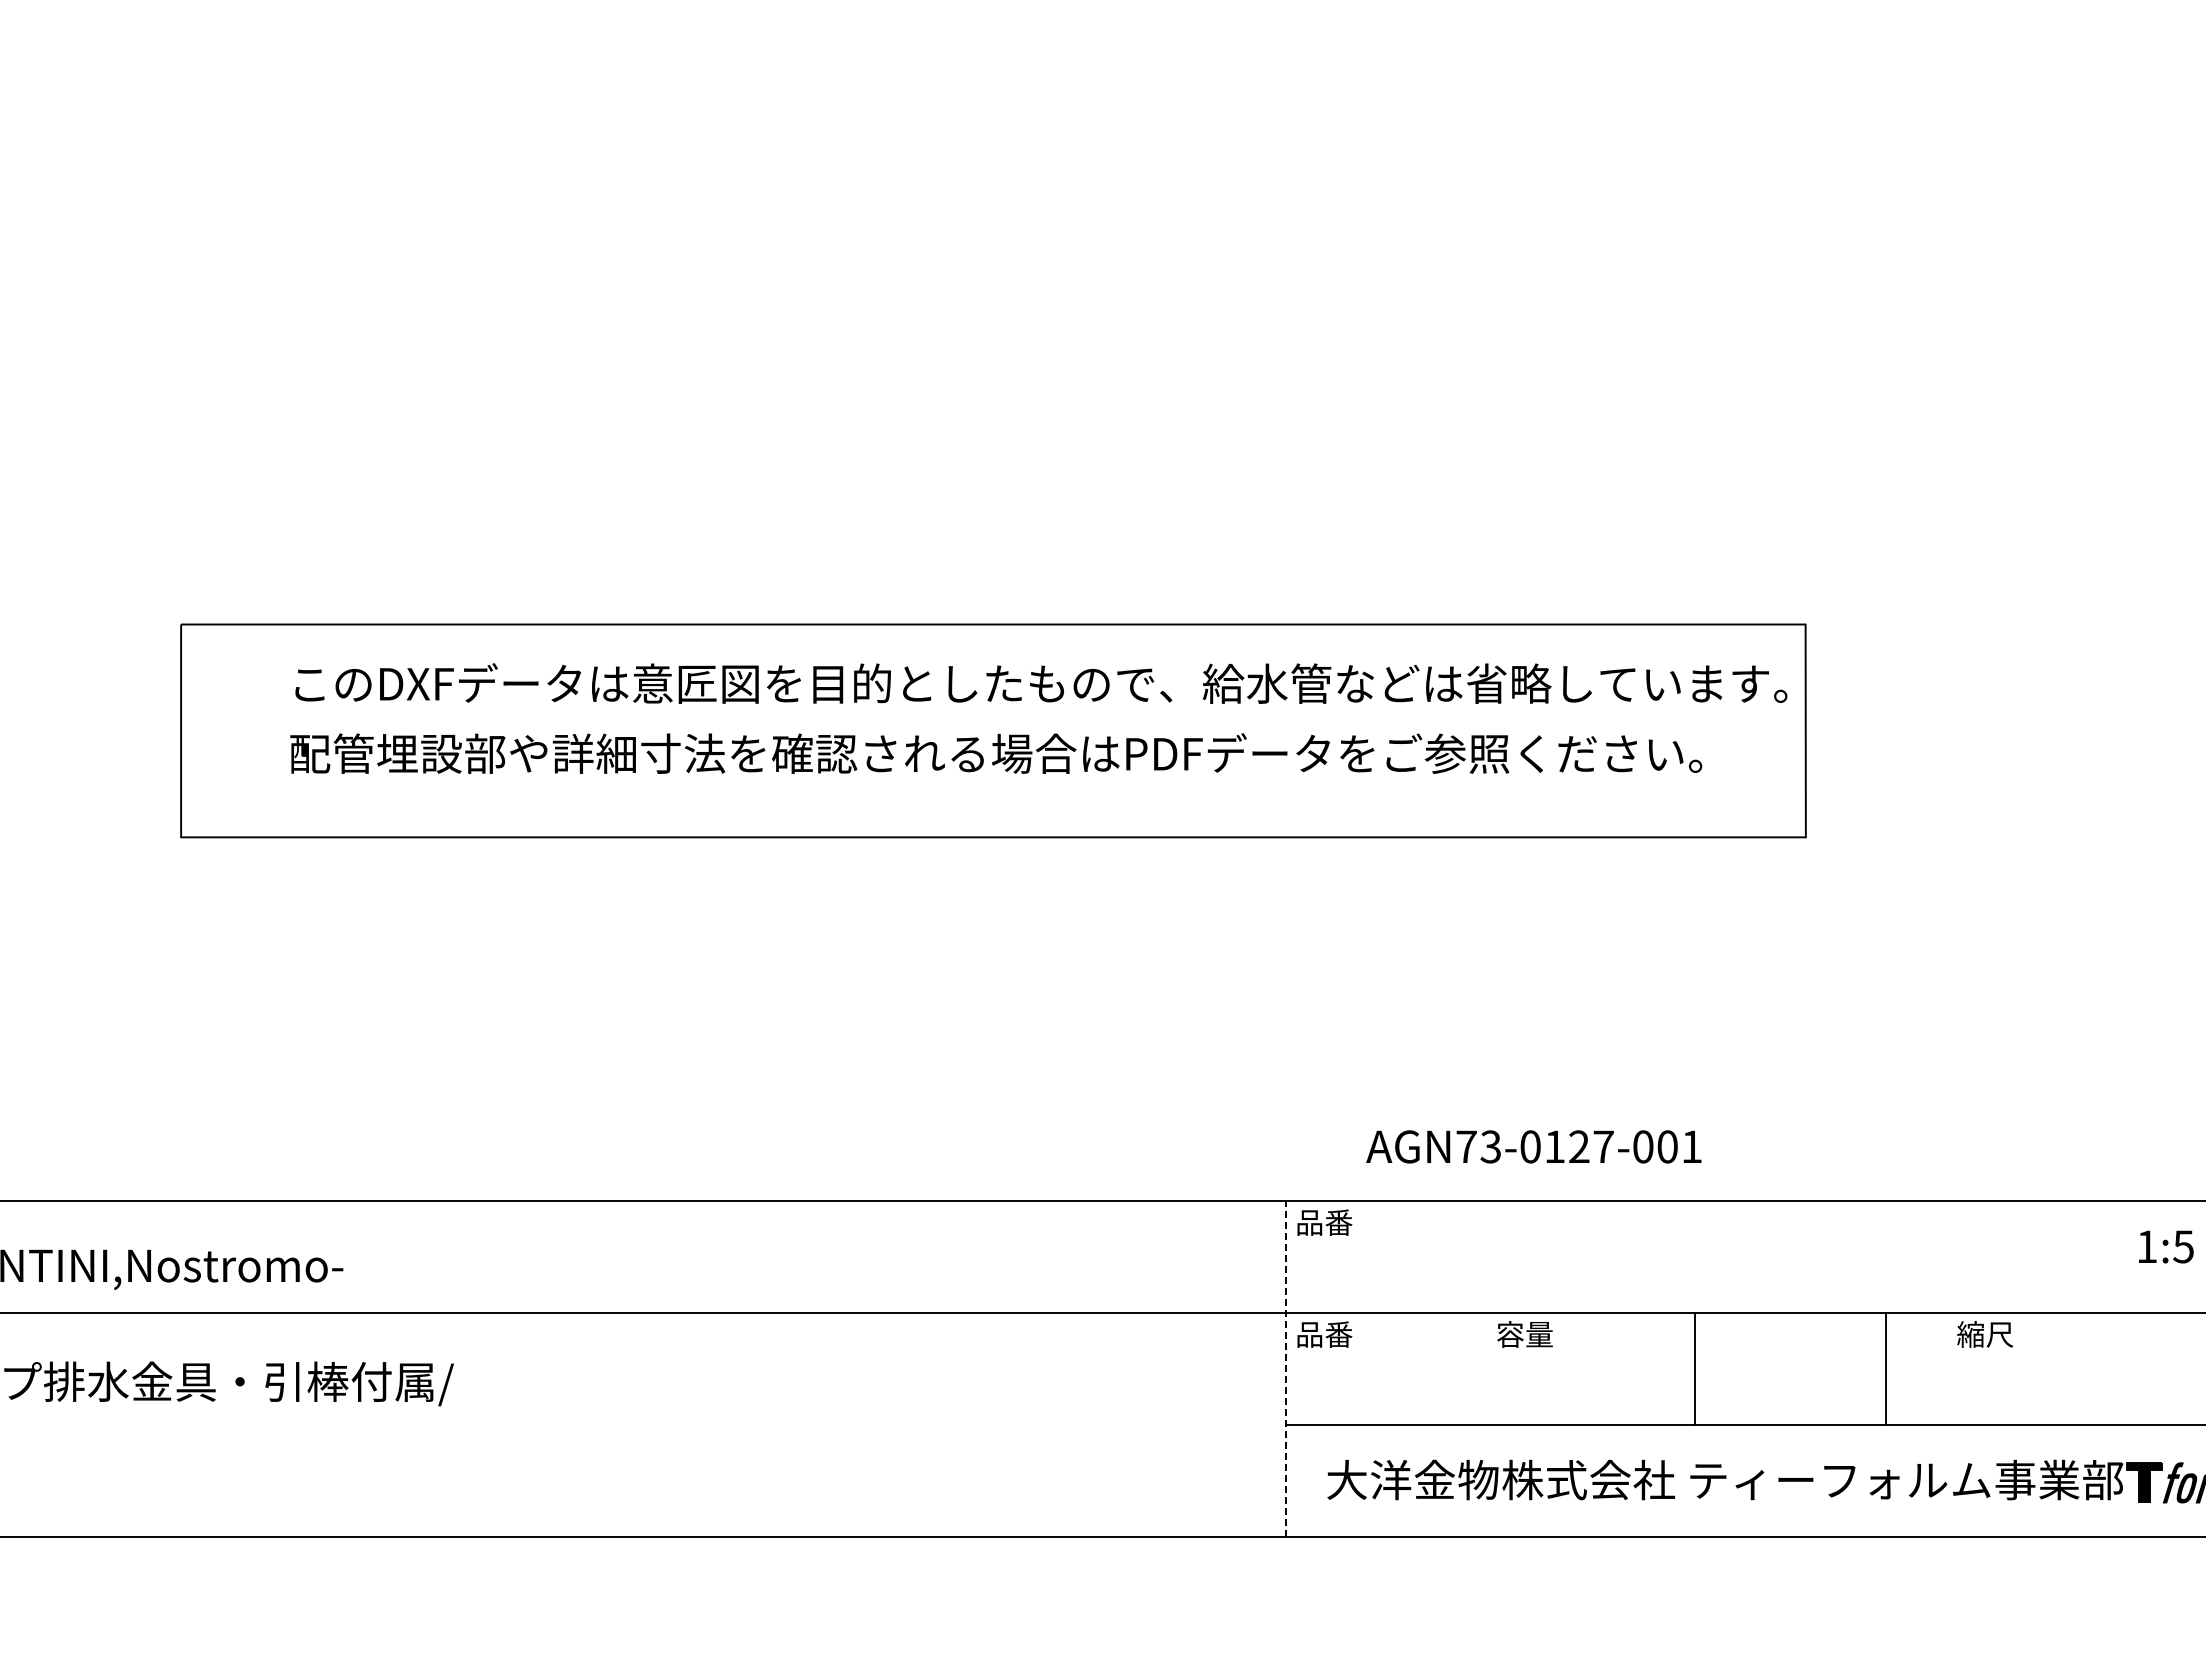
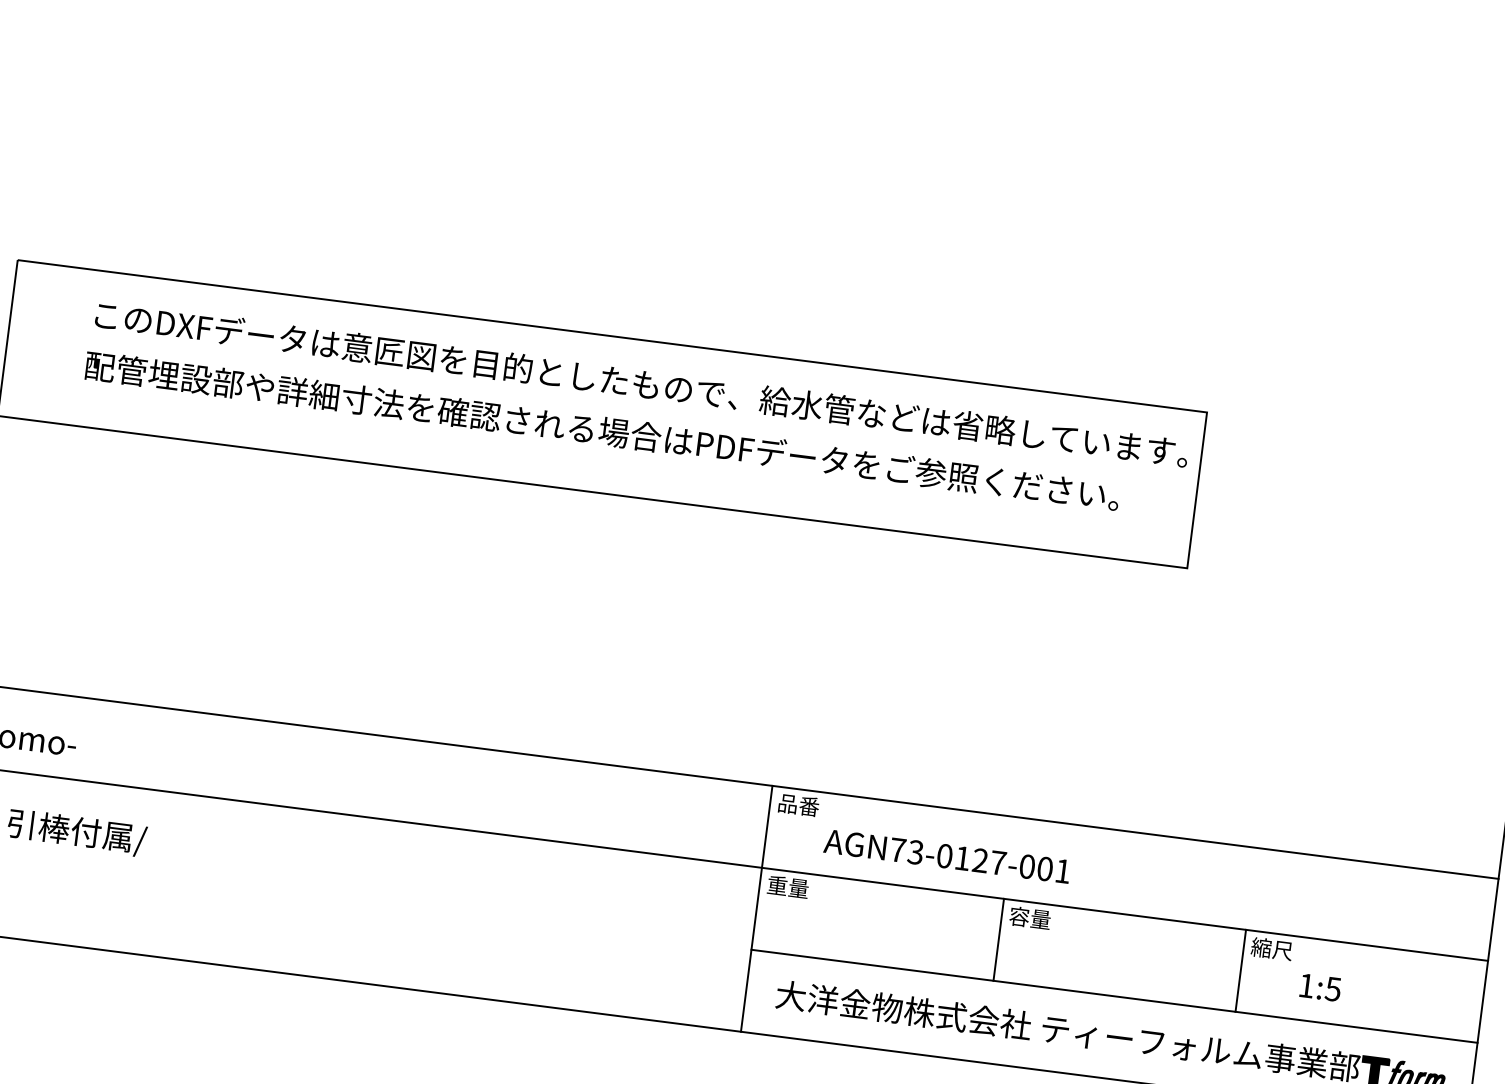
text: (1533, 1146) -> (946, 856), moved
text: (2166, 1246) -> (1320, 987), moved
text: (1324, 1334) -> (788, 887), 品番 -> 重量
text: (1524, 1334) -> (1029, 918), moved
line: (1285, 1369) -> (756, 909), dashed -> solid
line: (1695, 1369) -> (998, 940), moved
line: (1886, 1369) -> (1241, 971), moved

